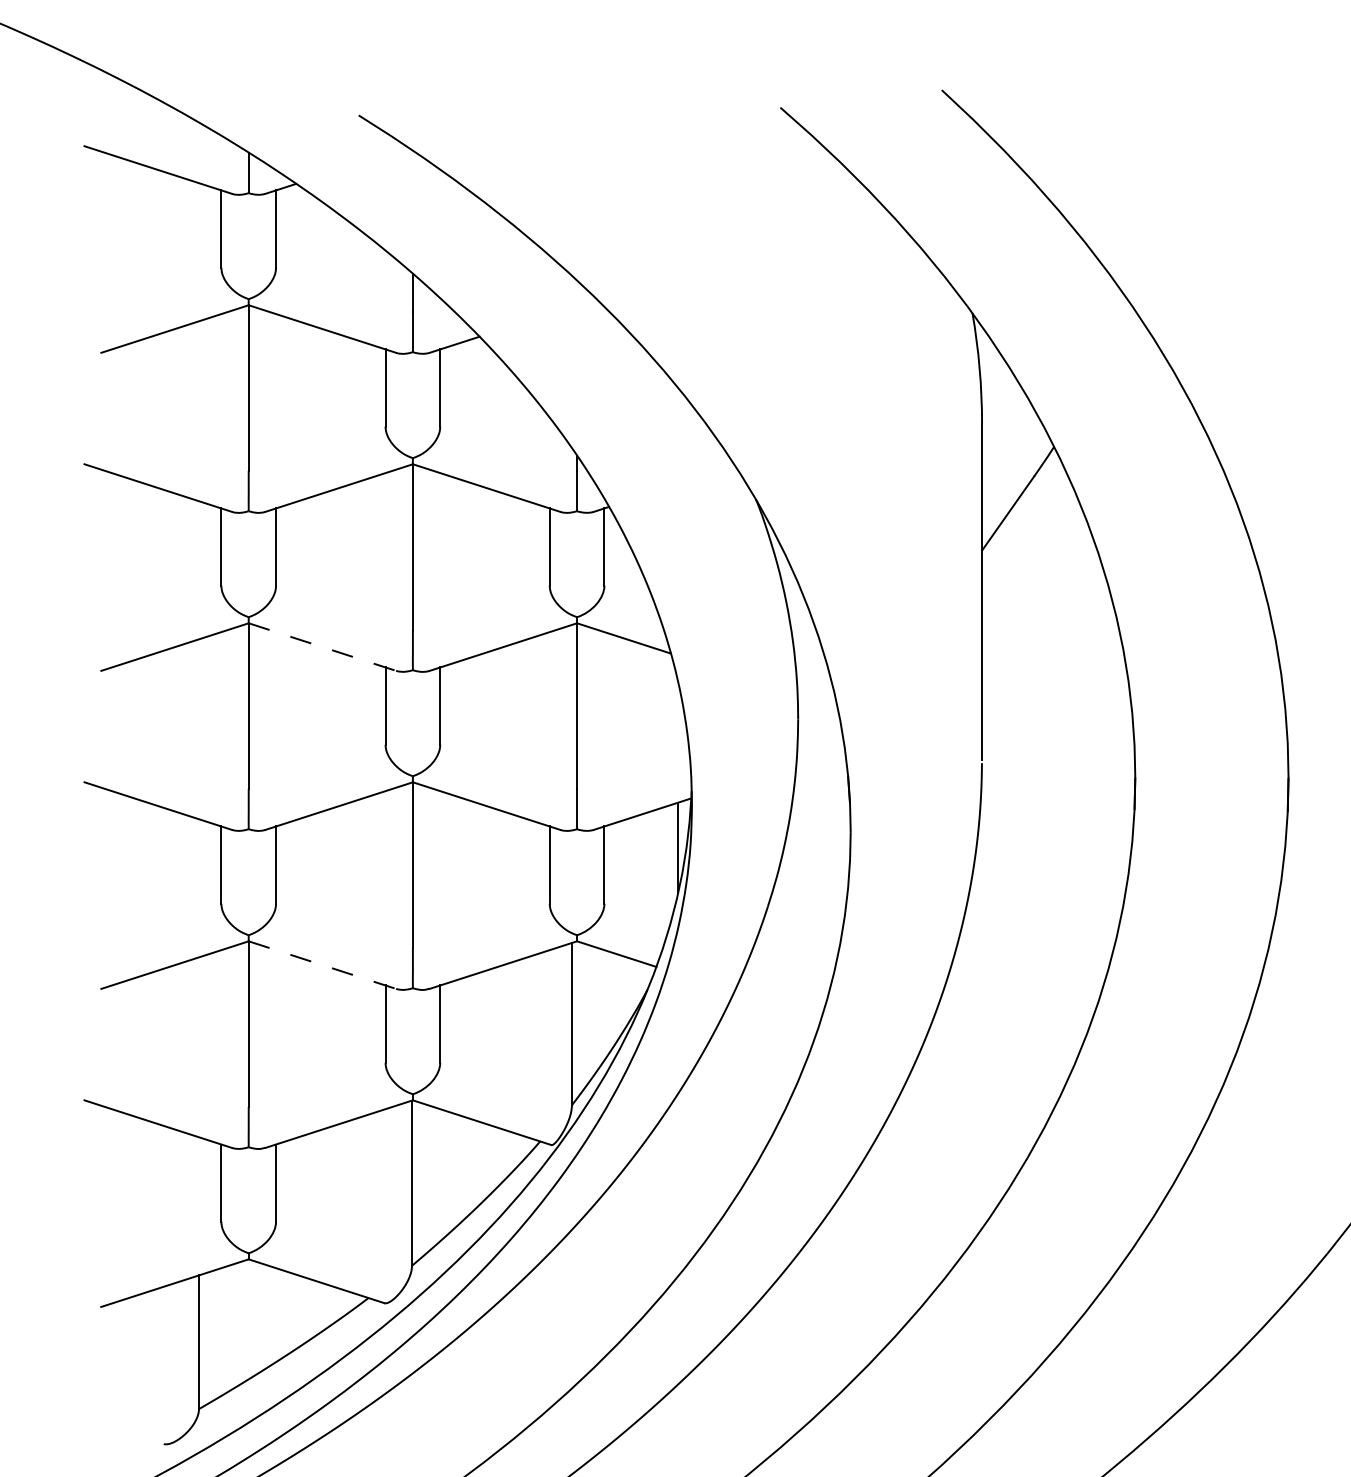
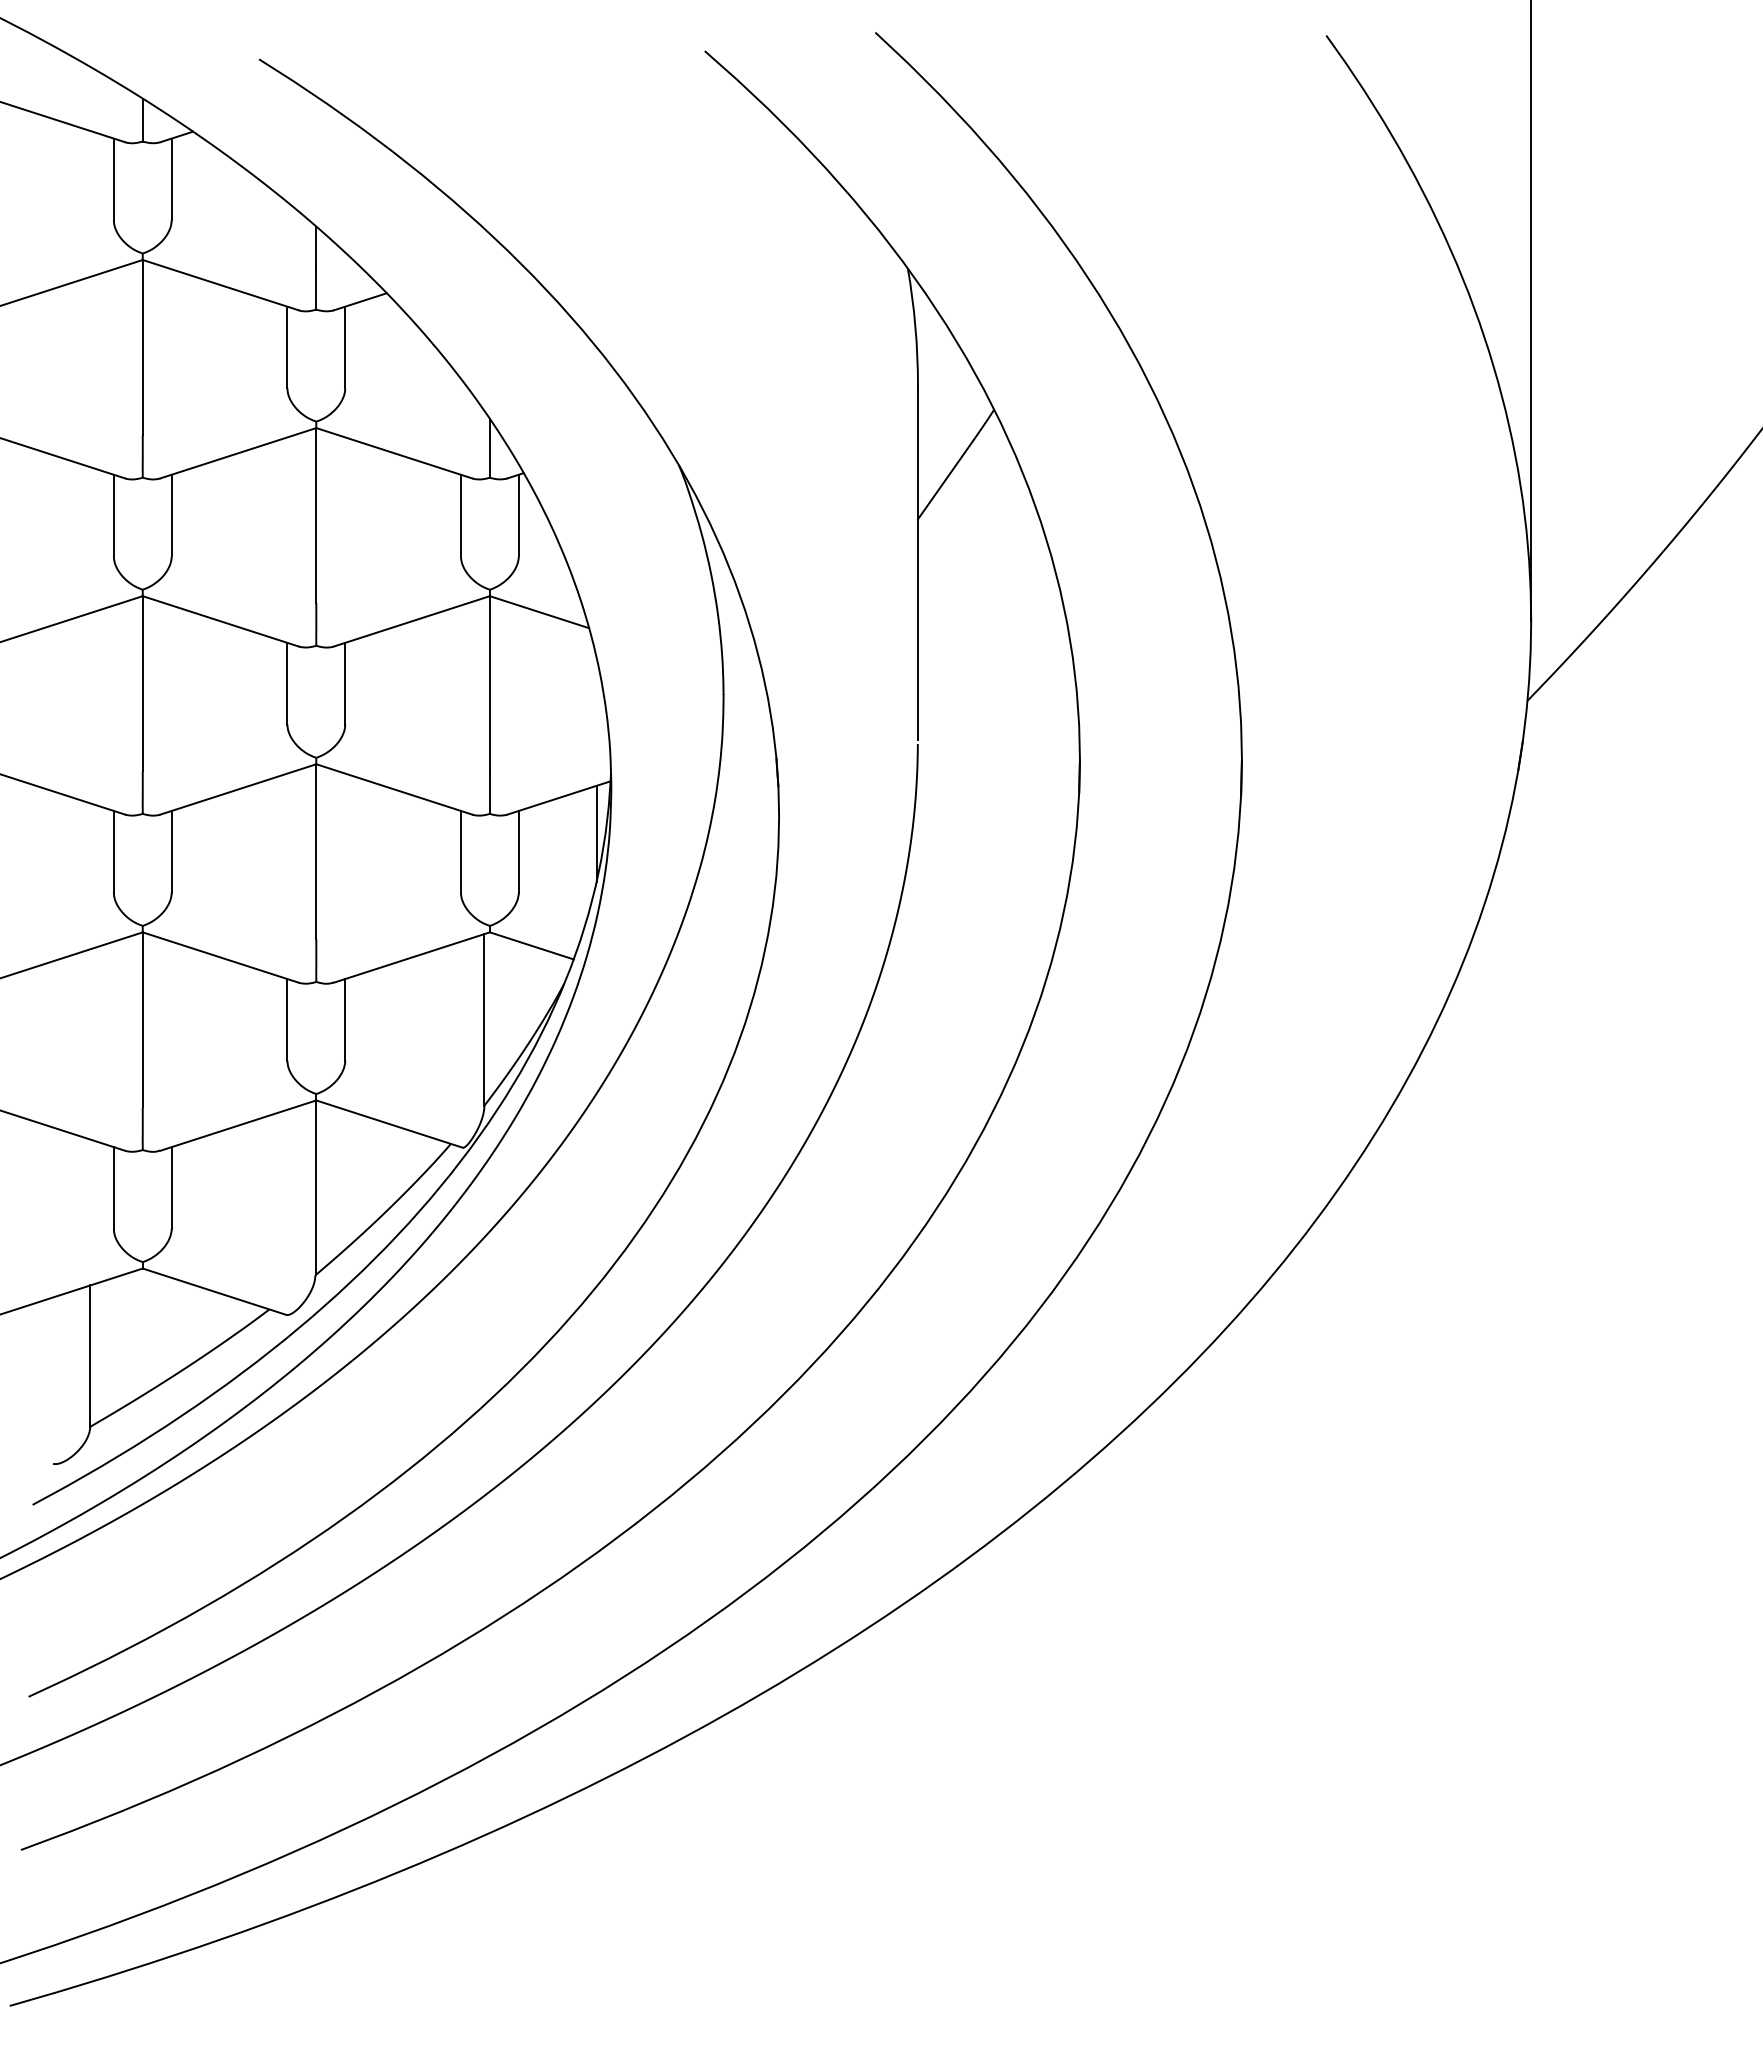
line: (322, 647) -> (220, 621), dashed -> solid
line: (322, 965) -> (220, 957), dashed -> solid

